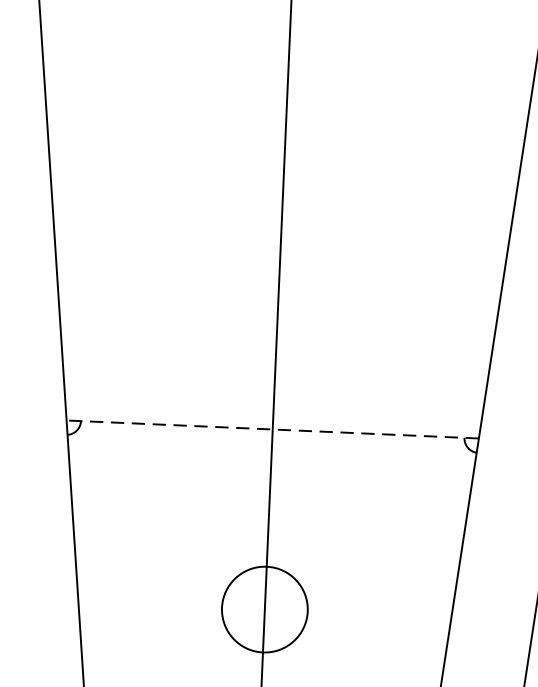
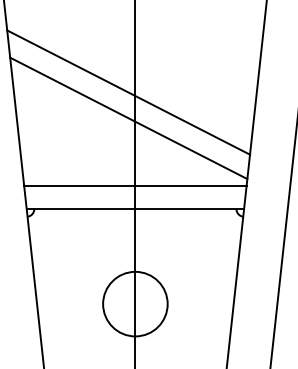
line: (269, 207) -> (128, 92), added
line: (267, 256) -> (128, 118), added
line: (274, 386) -> (135, 186), added
line: (272, 430) -> (135, 209), dashed -> solid
circle: (265, 608) -> (135, 303), size x1.43

